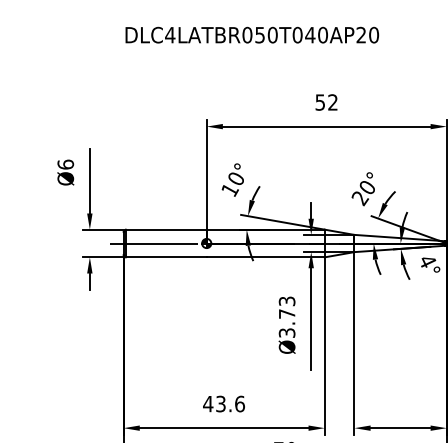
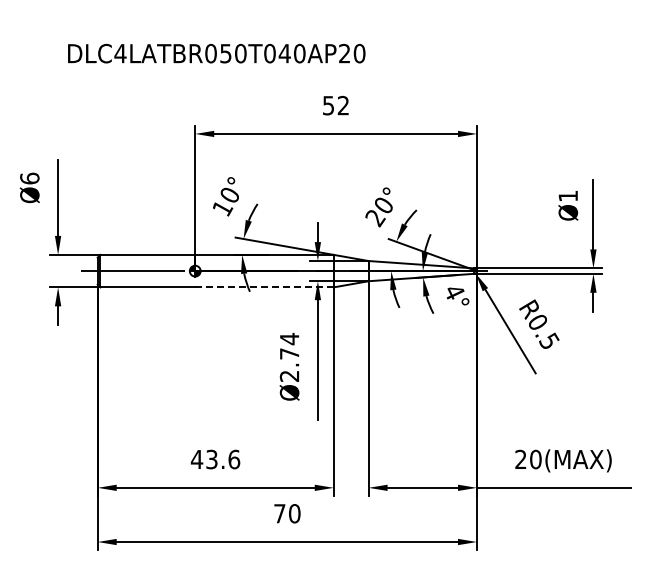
text: (252, 35) -> (216, 53), moved
line: (265, 257) -> (264, 287), solid -> dashed
text: (287, 316) -> (289, 356), Ø3.73 -> Ø2.74

